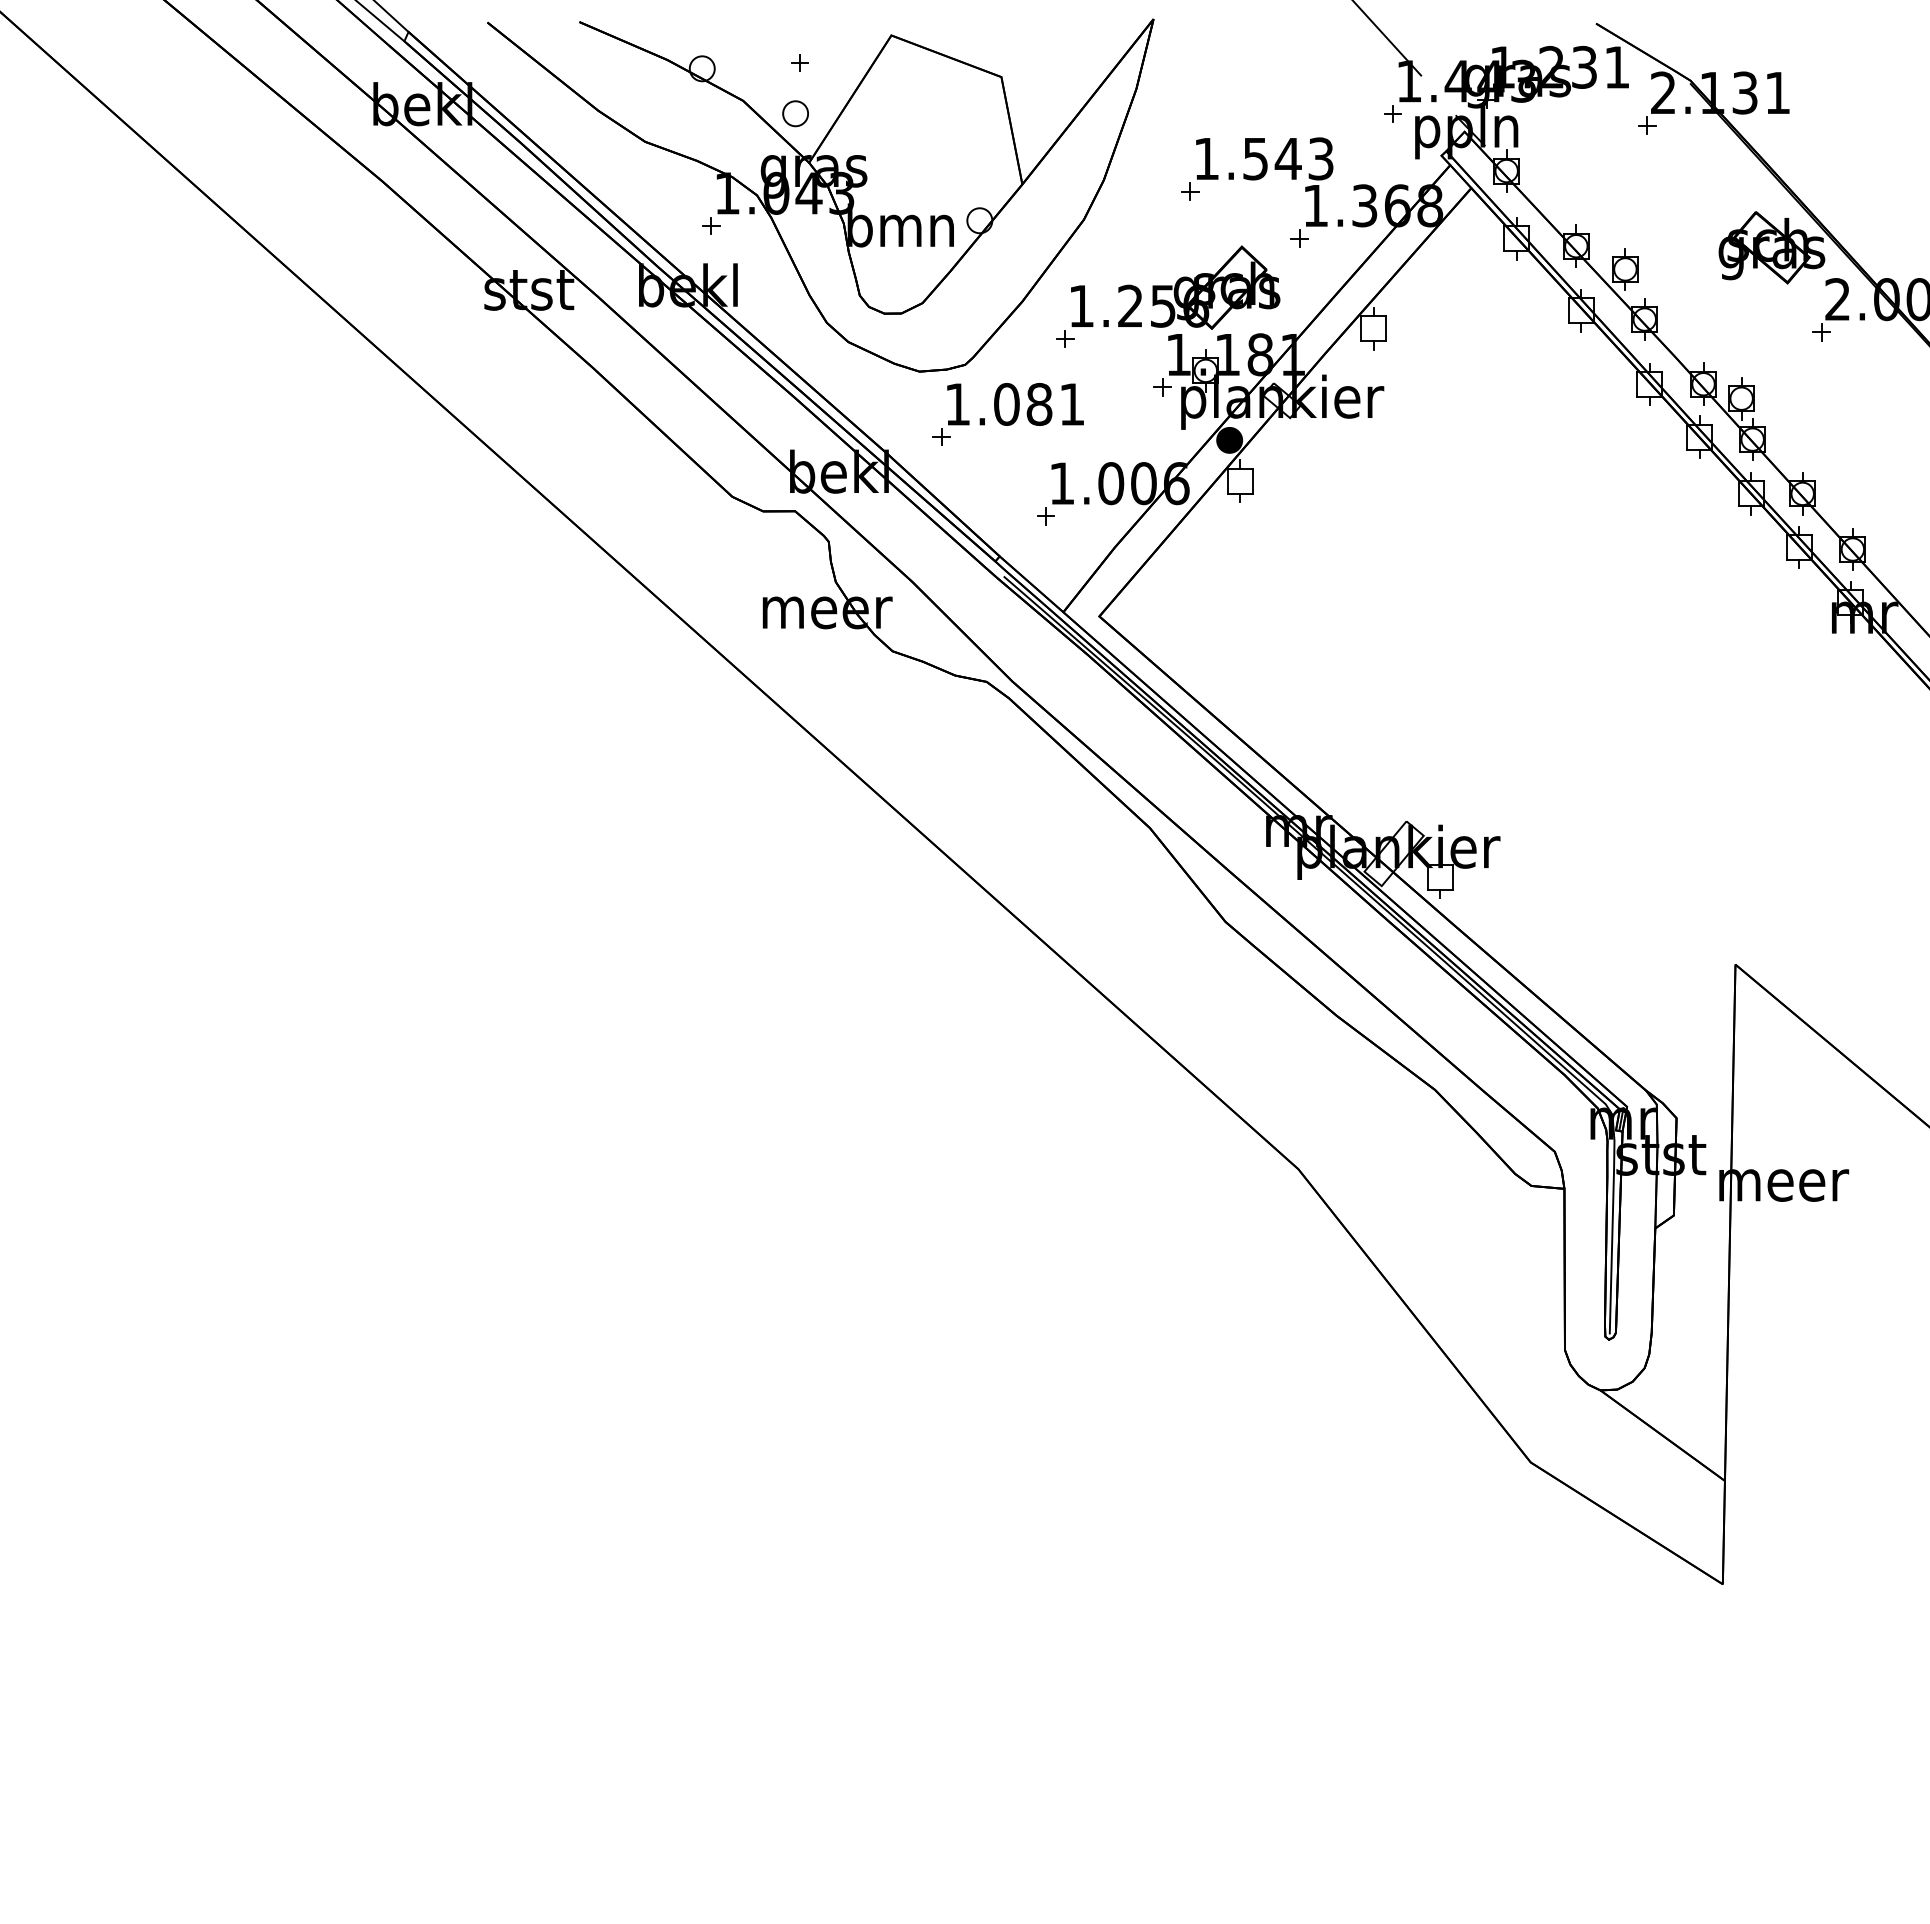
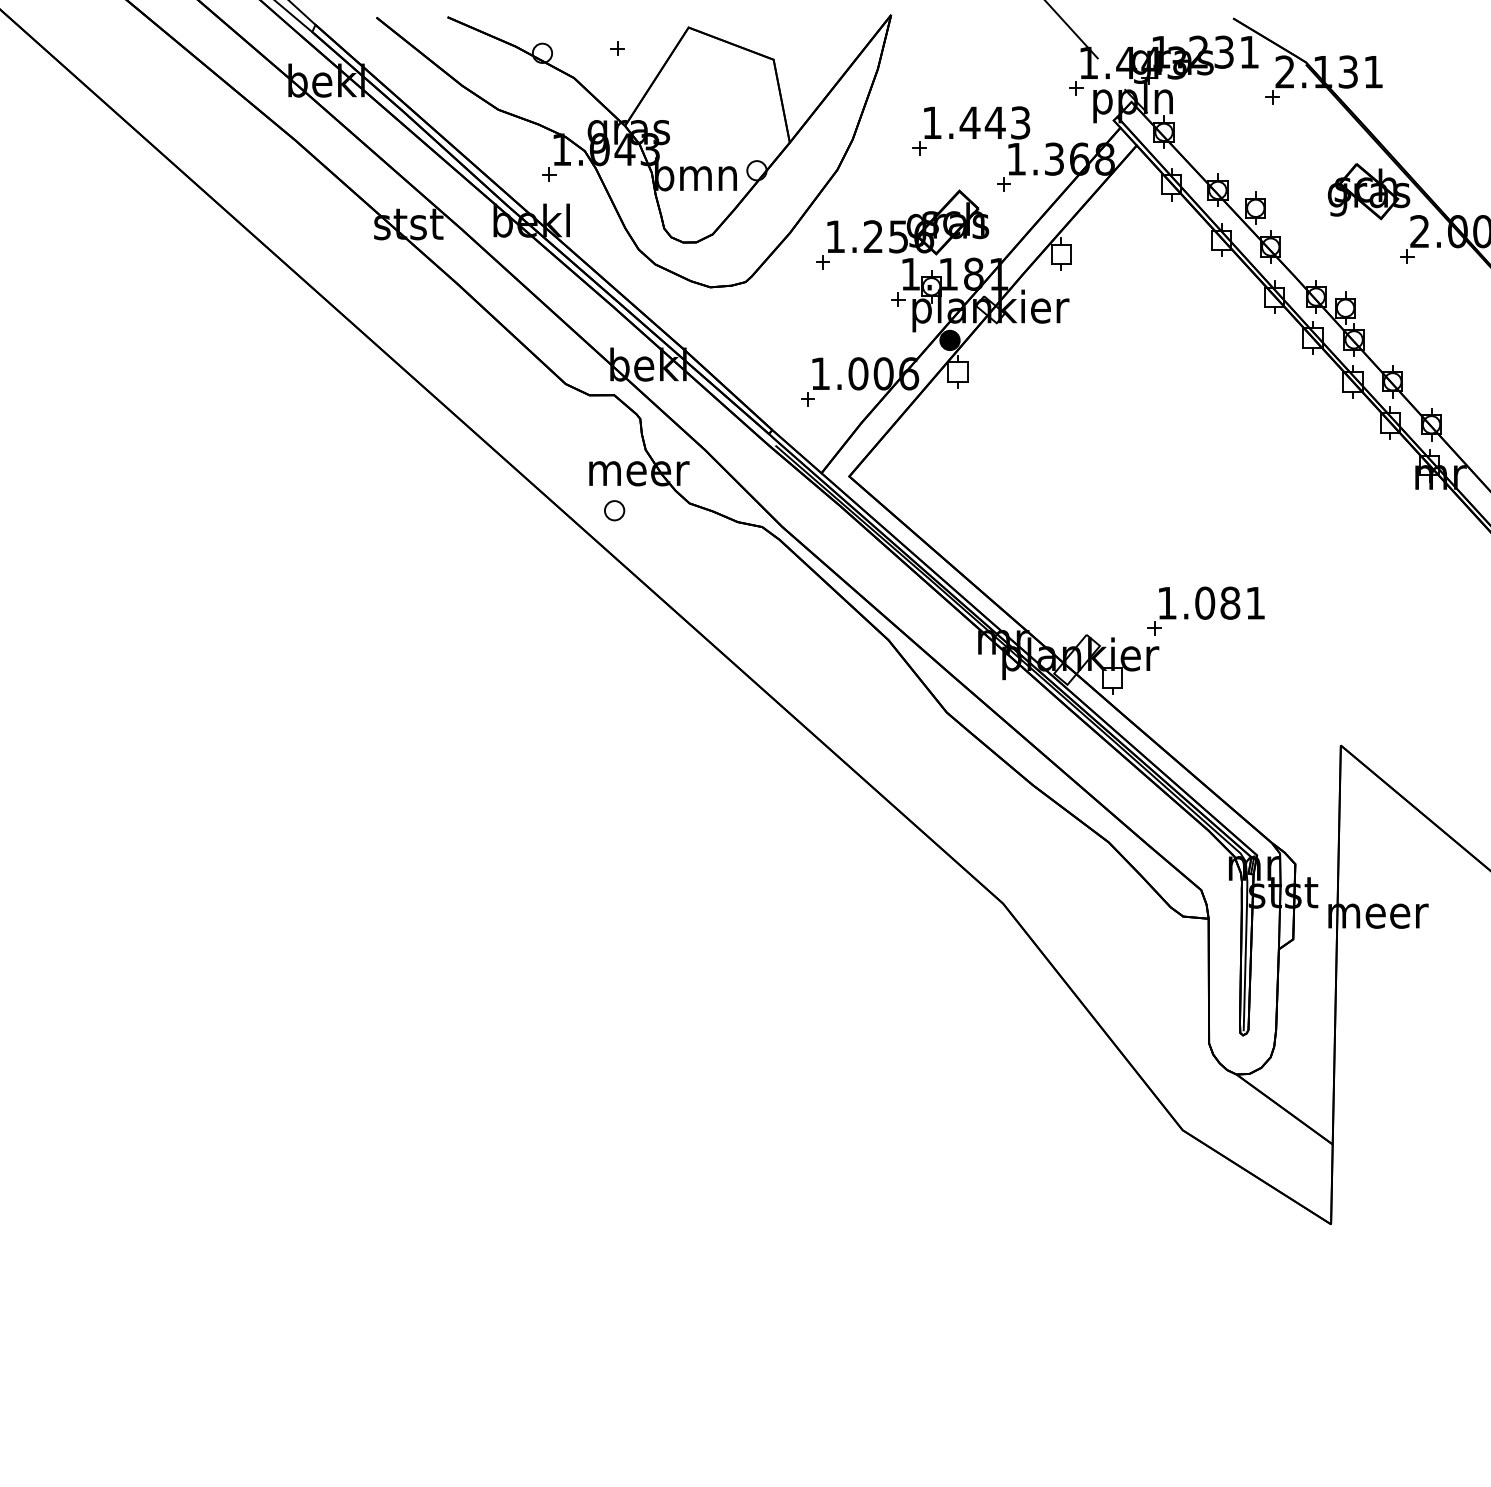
part: (795, 113) -> (614, 510), moved
text: (1255, 159) -> (969, 123), 1.543 -> 1.443
part: (1007, 414) -> (1205, 610), moved

